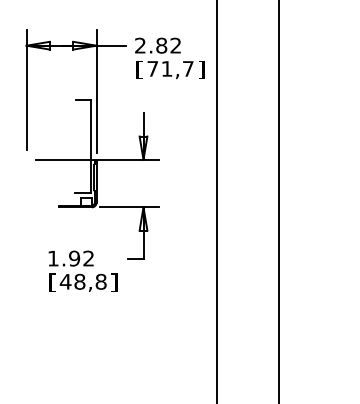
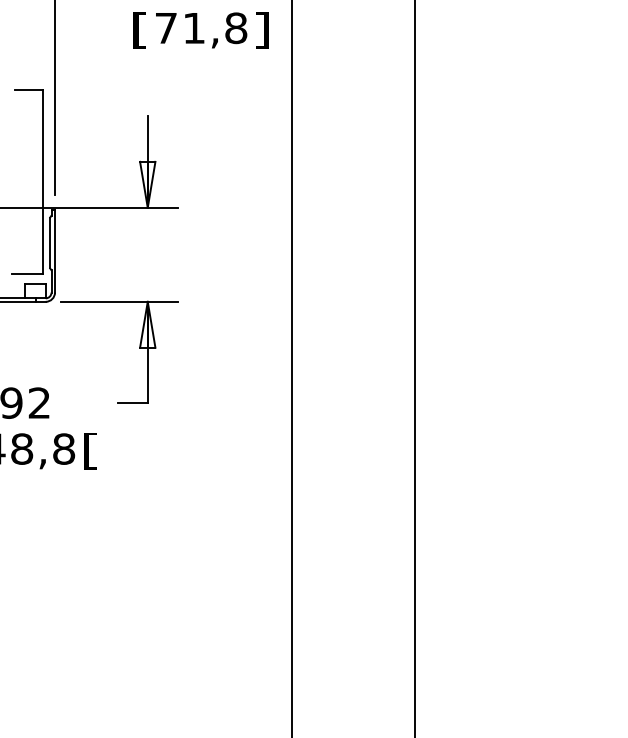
text: (187, 68) -> (234, 27), 71,7 -> 71,8
text: (114, 282) -> (90, 450), ] -> [

